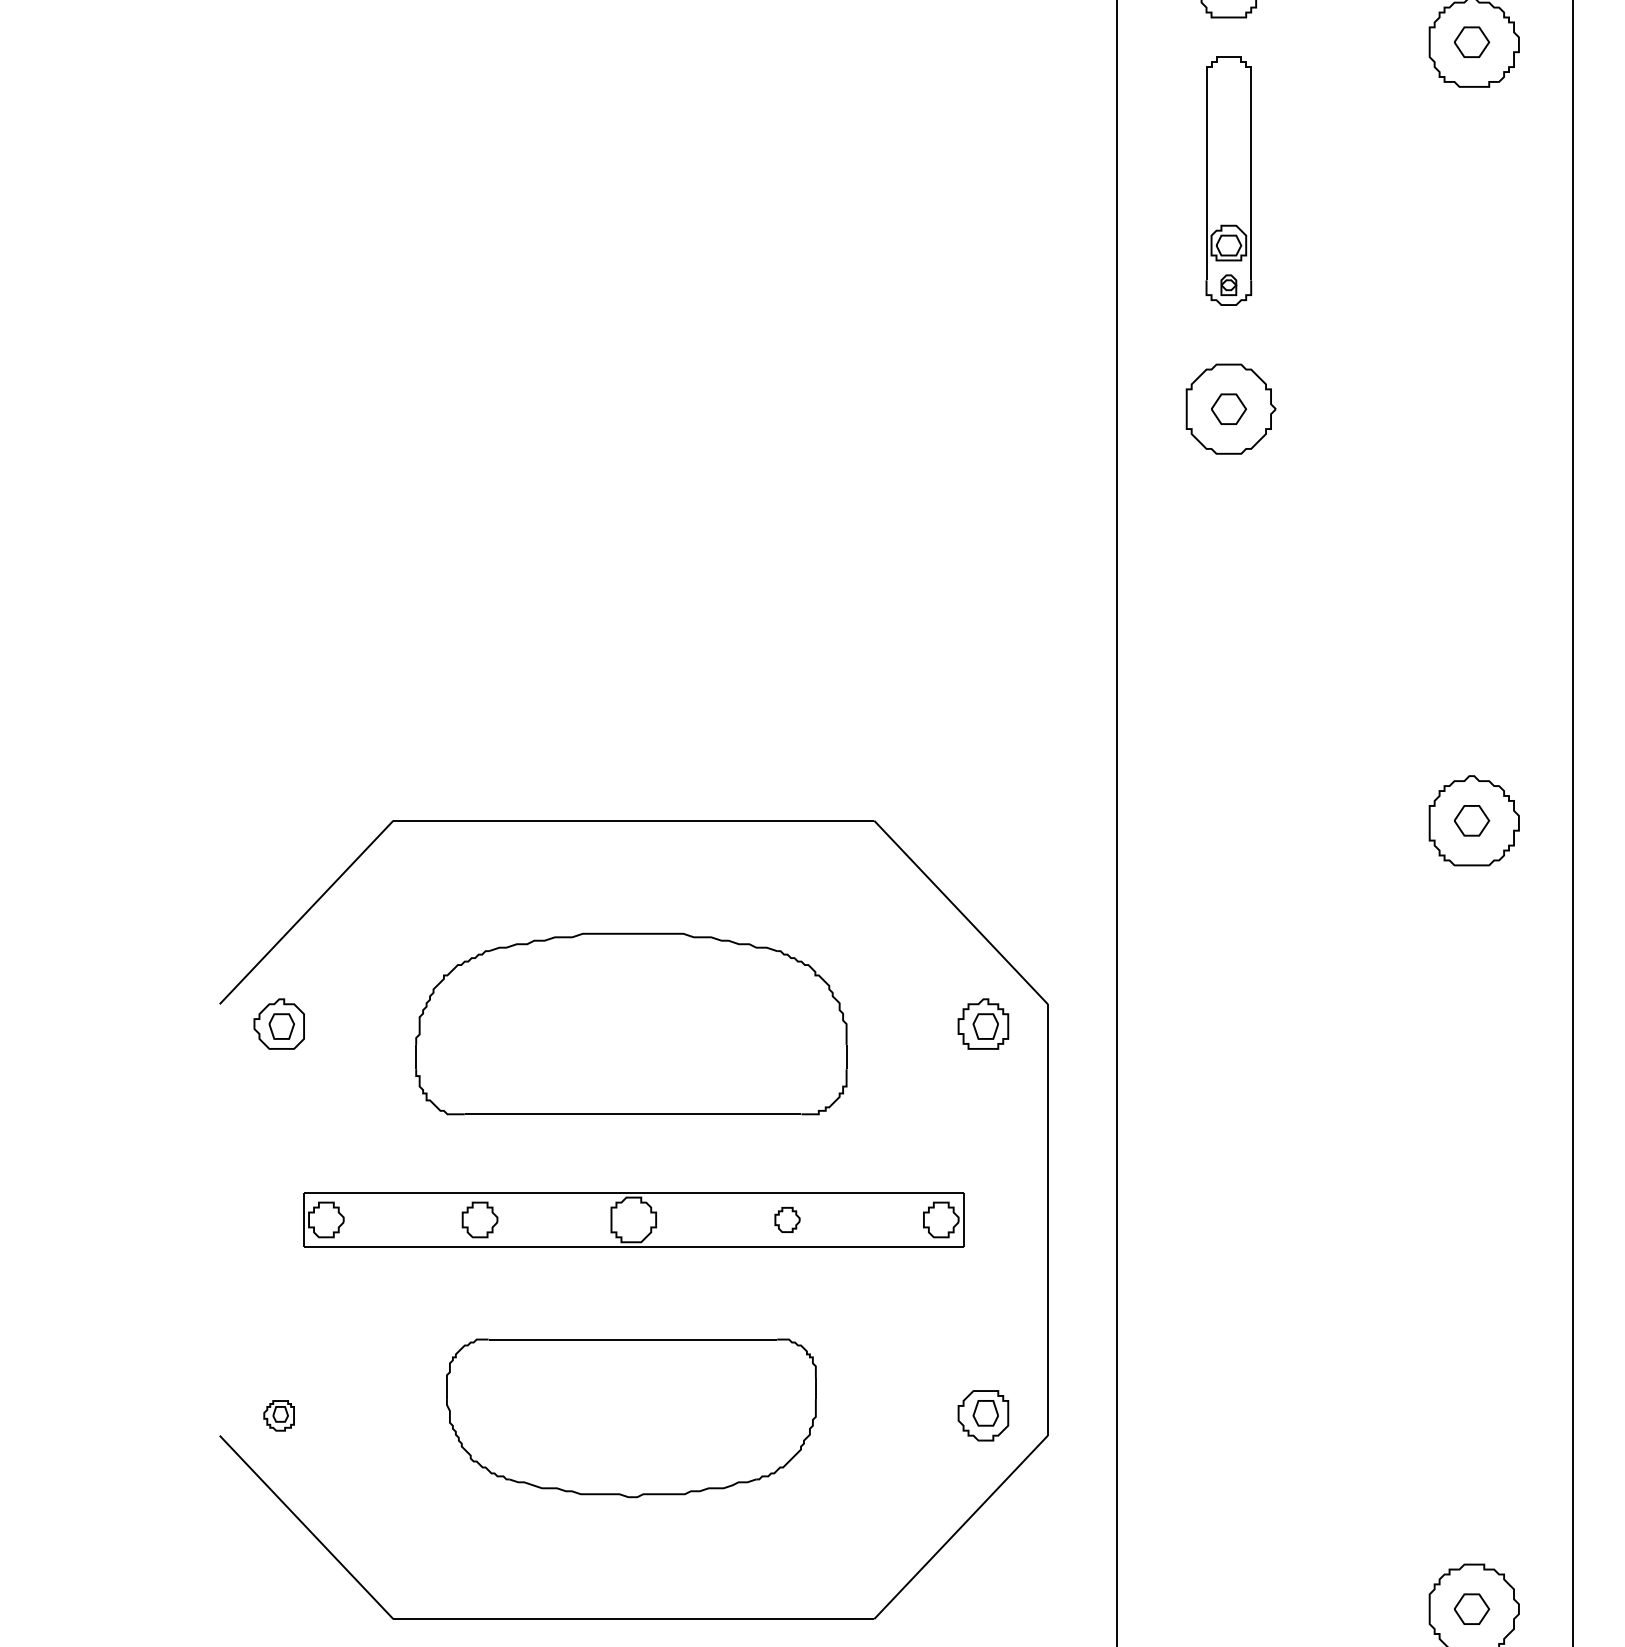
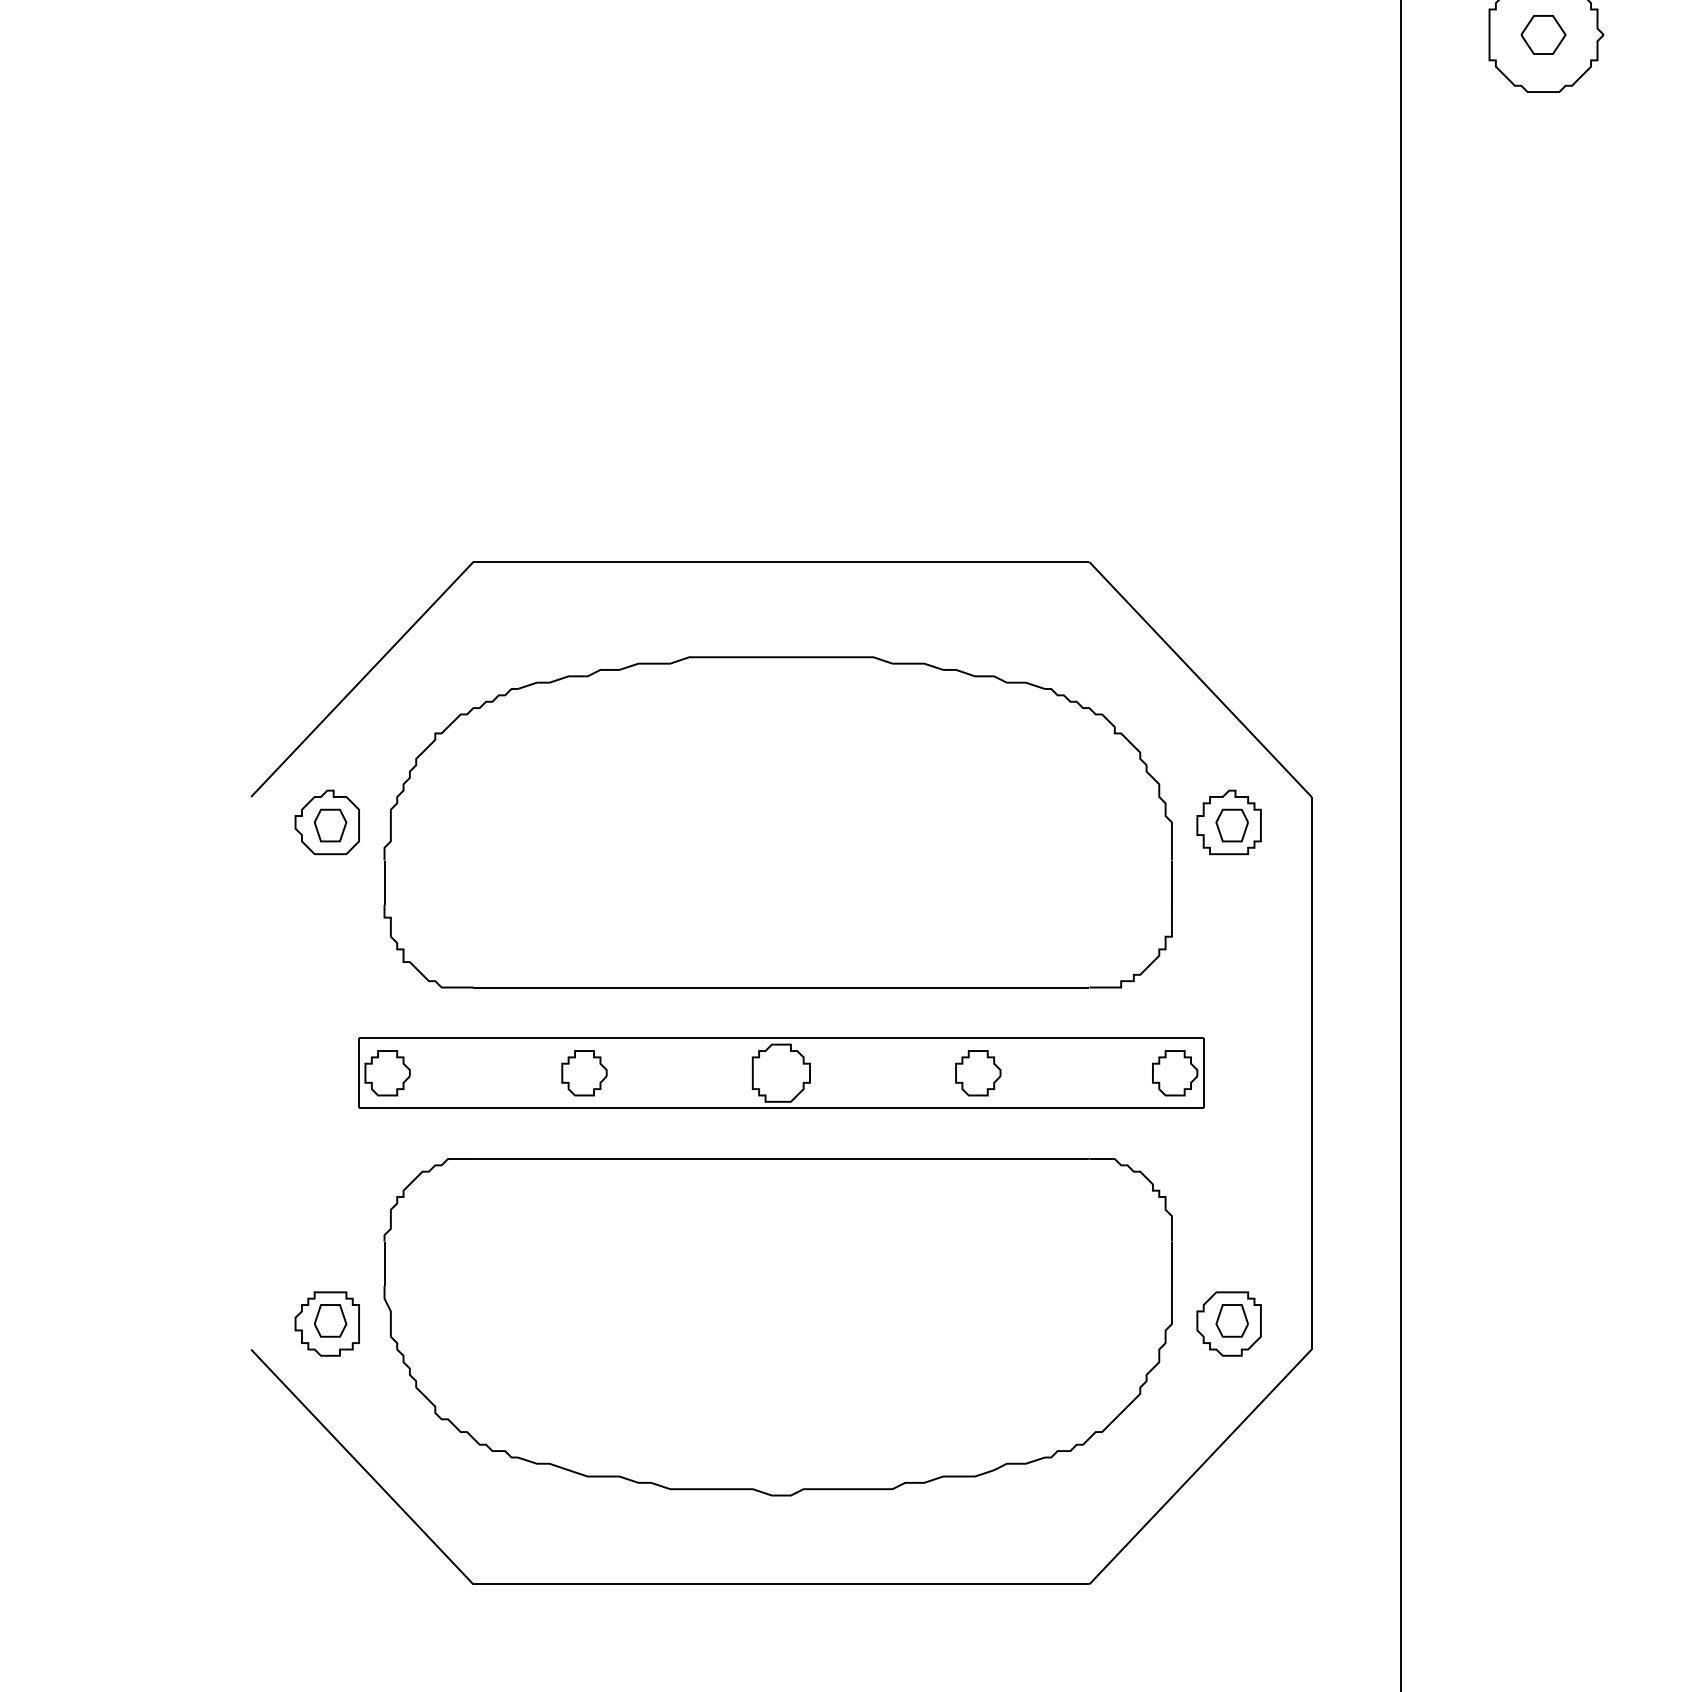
part: (631, 1023) -> (778, 821), size x1.43
part: (787, 1219) -> (978, 1072), size x1.43
part: (278, 1415) -> (326, 1323), size x1.67
part: (631, 1418) -> (778, 1327), size x1.67

